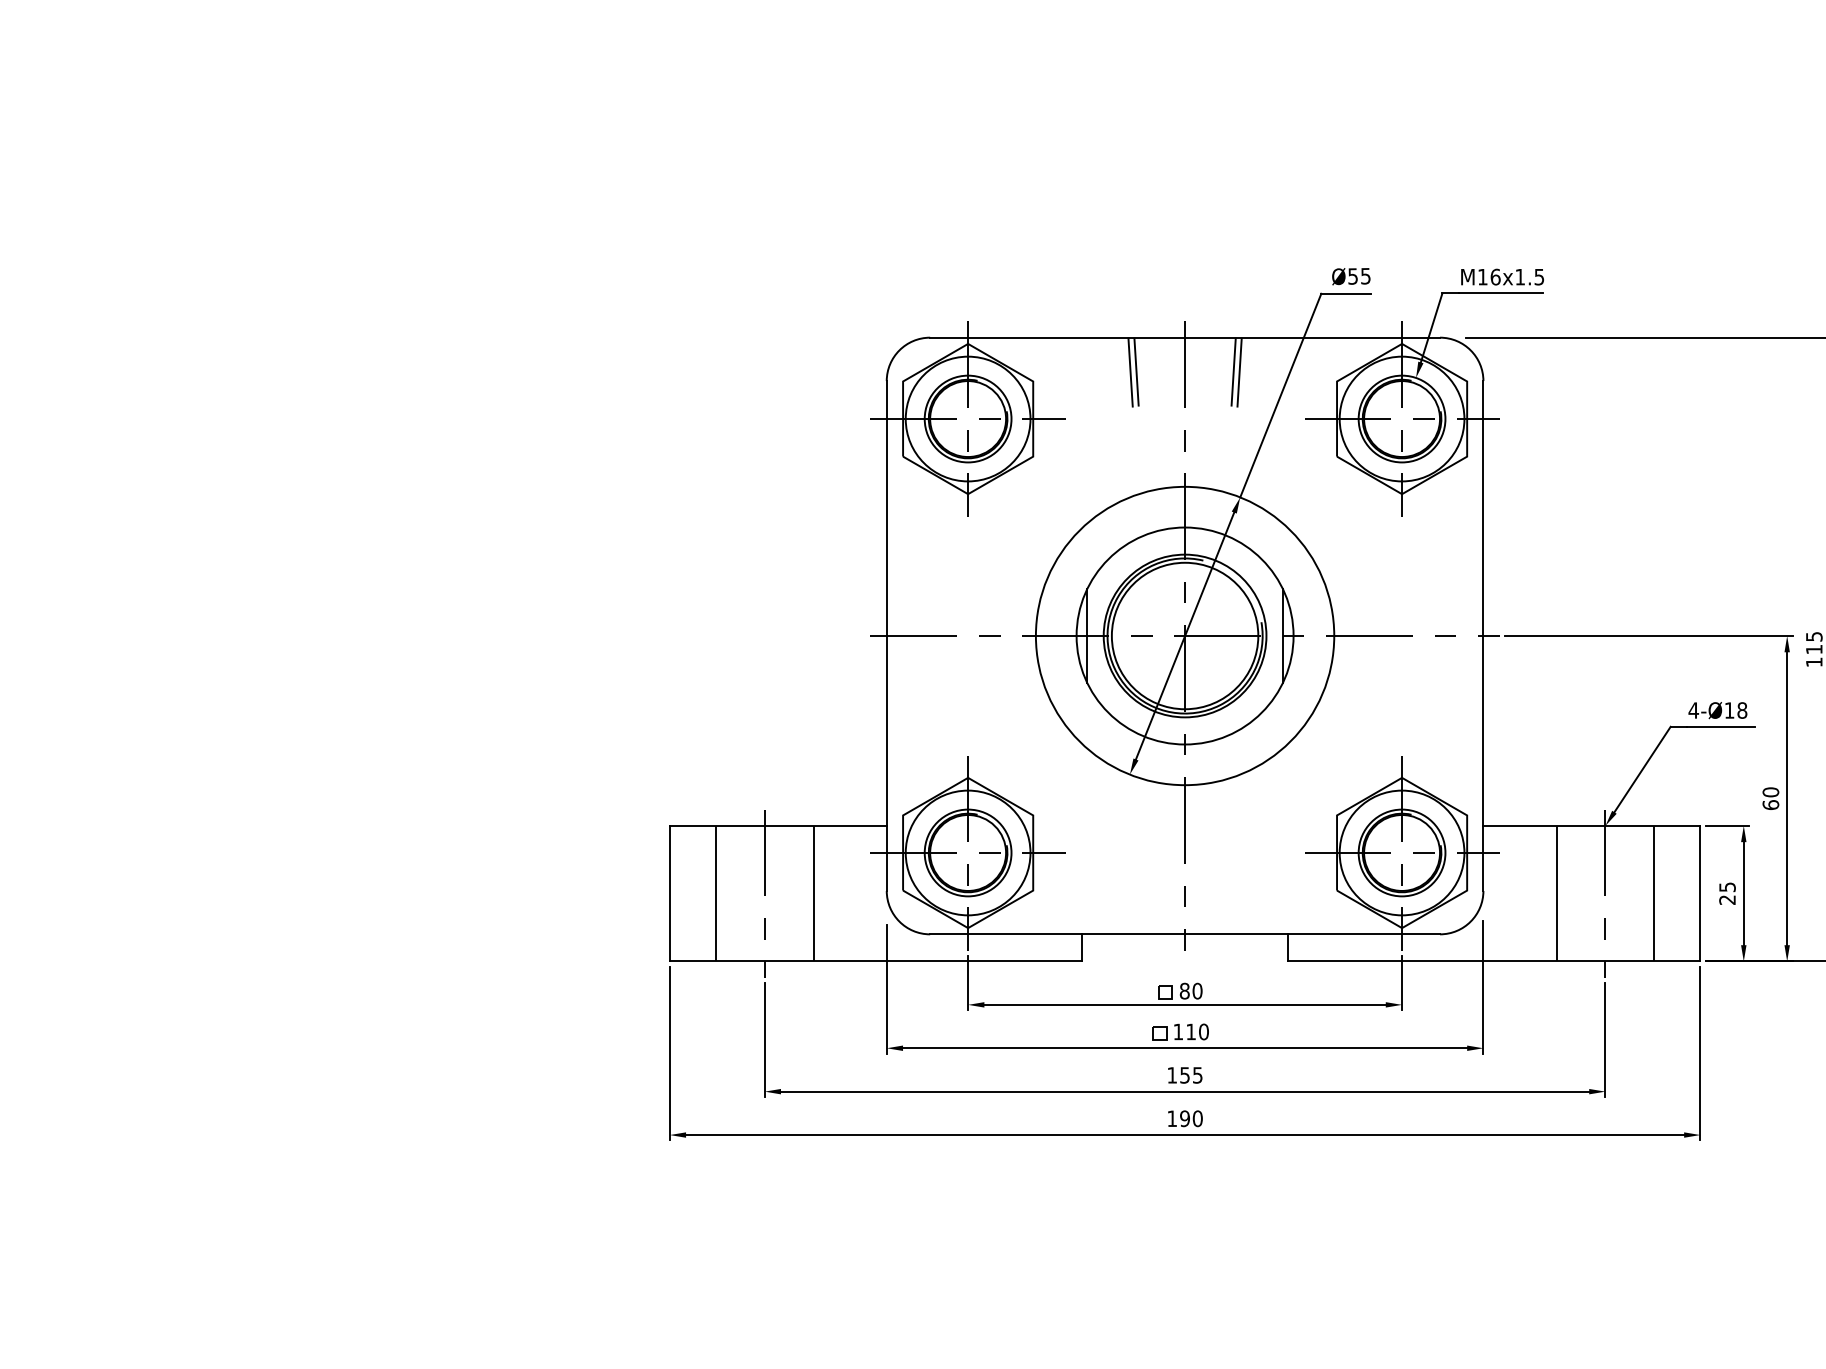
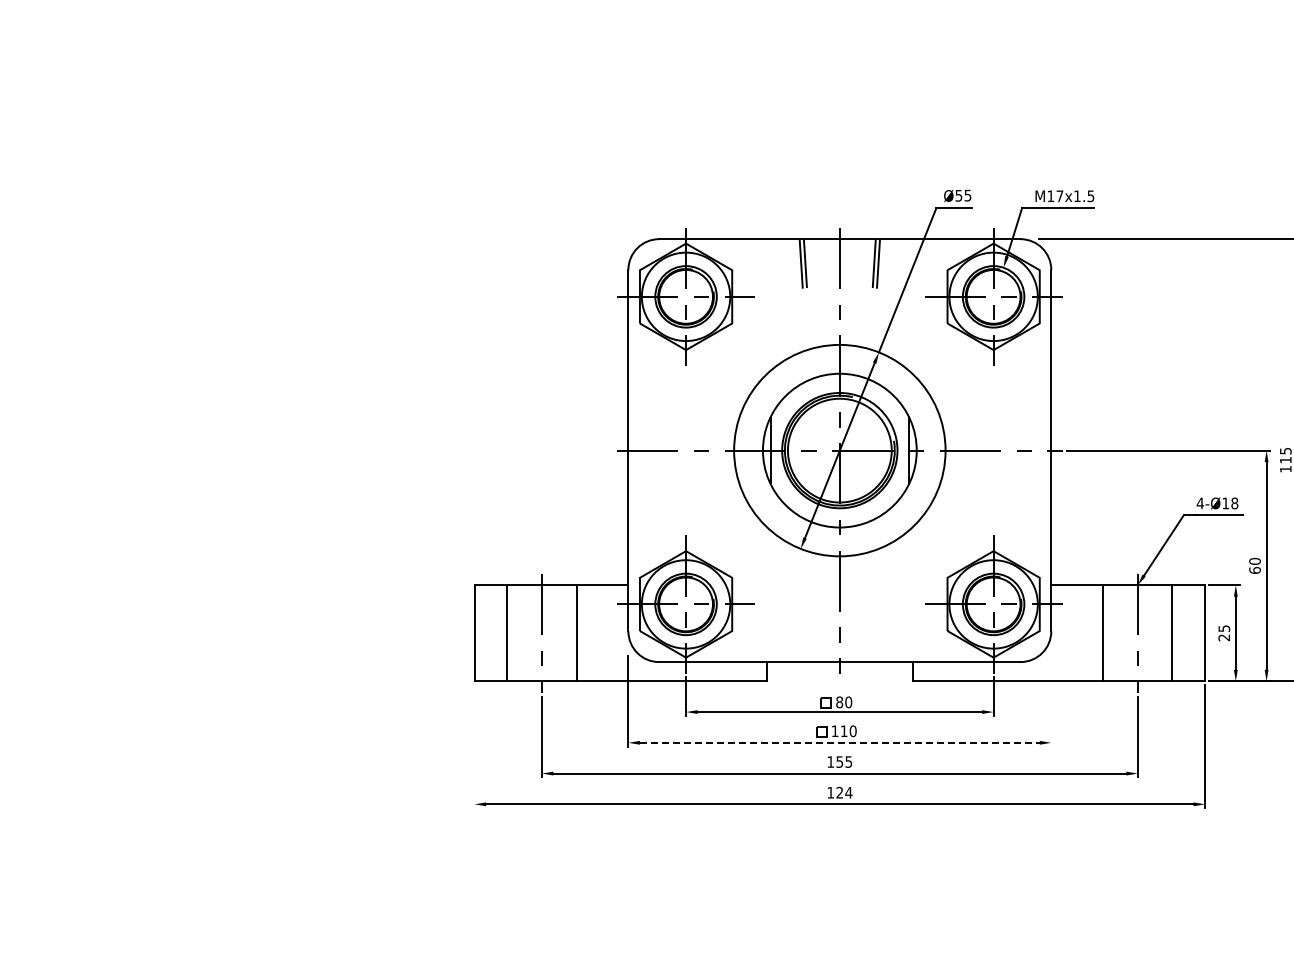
text: (1494, 277) -> (1059, 196), M16x1.5 -> M17x1.5
line: (1483, 987) -> (1051, 699), removed
line: (1184, 1047) -> (839, 742), solid -> dashed
line: (669, 1053) -> (474, 746), removed
text: (1191, 1118) -> (844, 792), 190 -> 124

